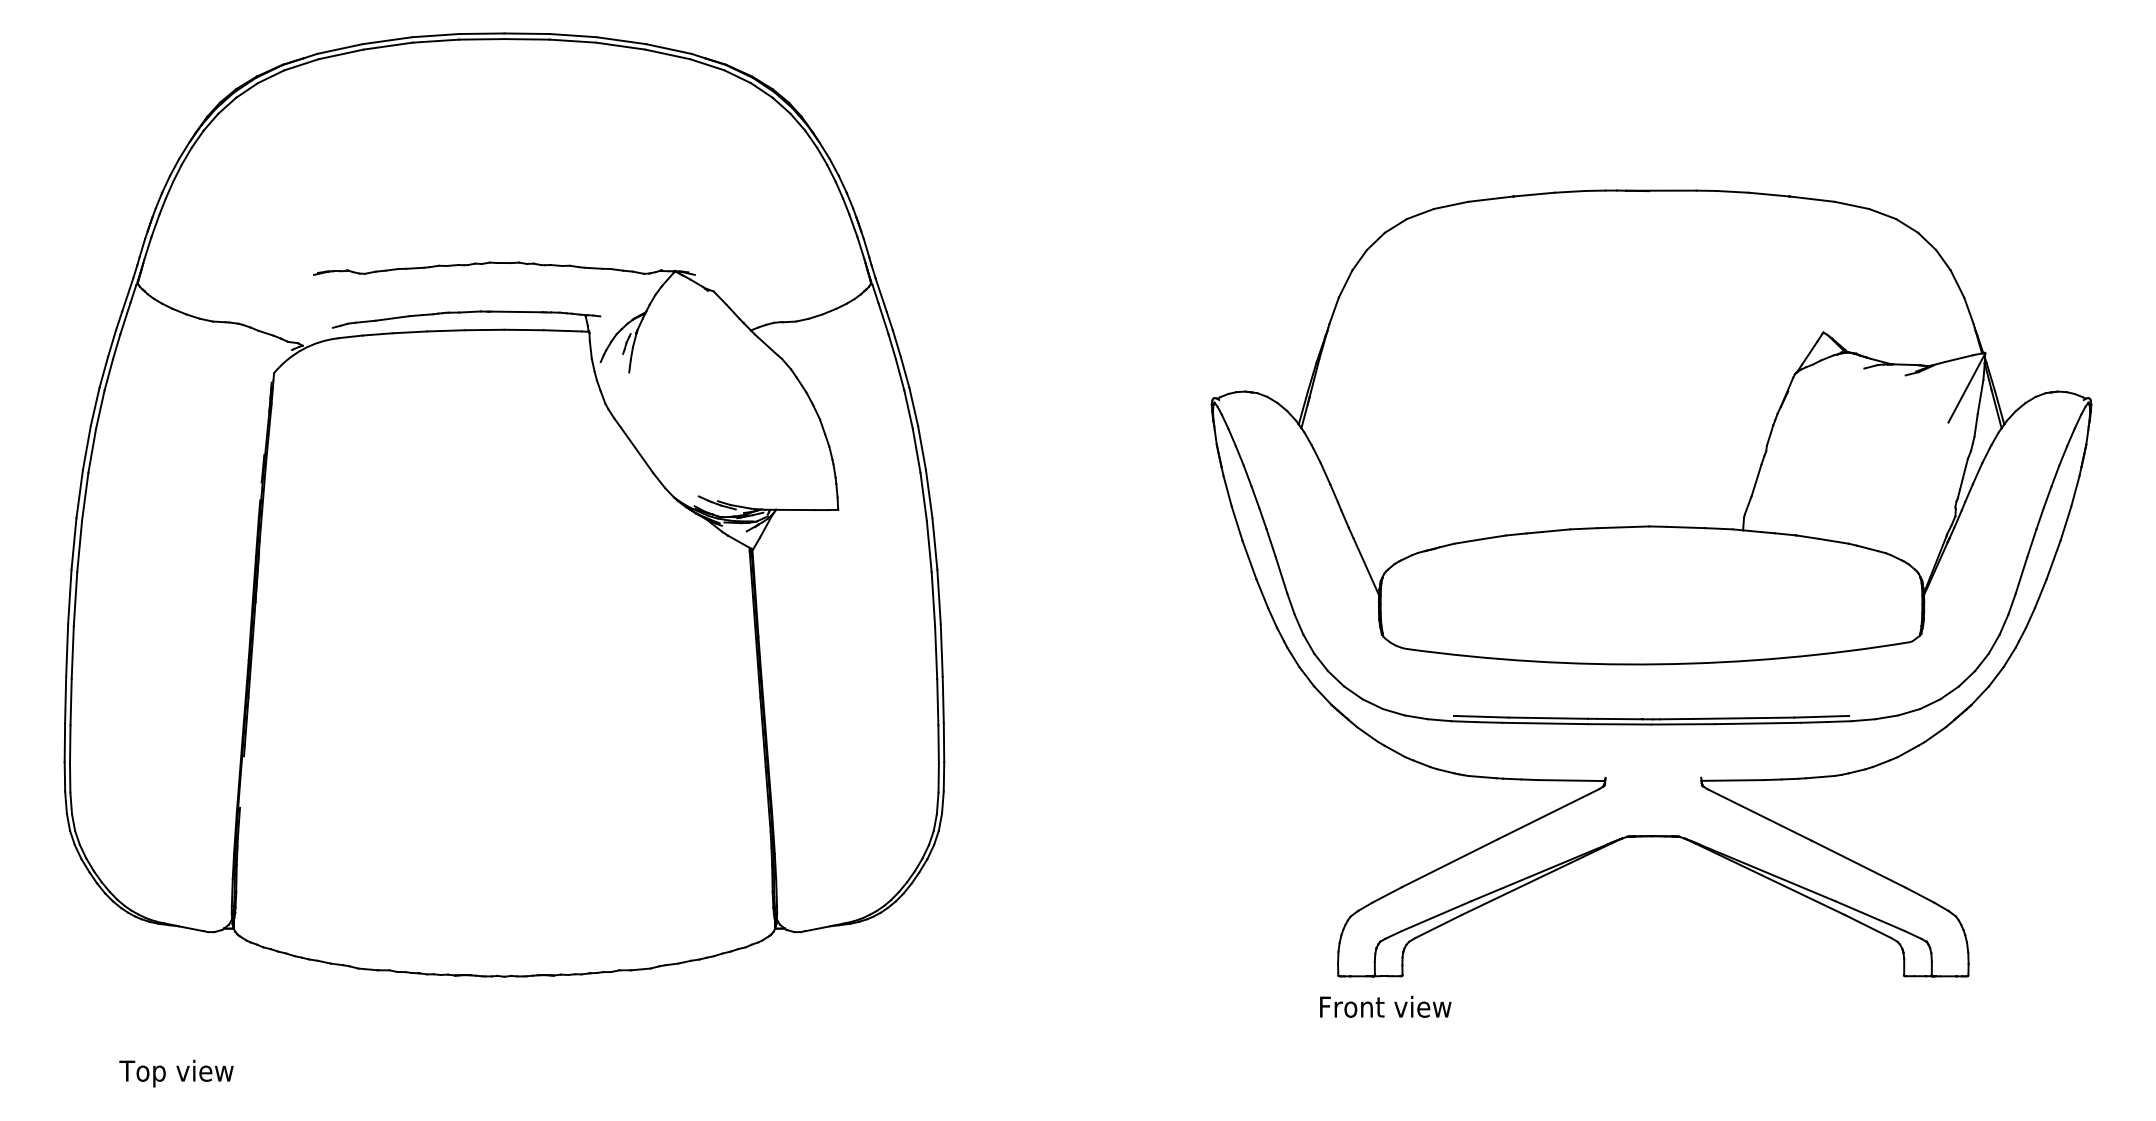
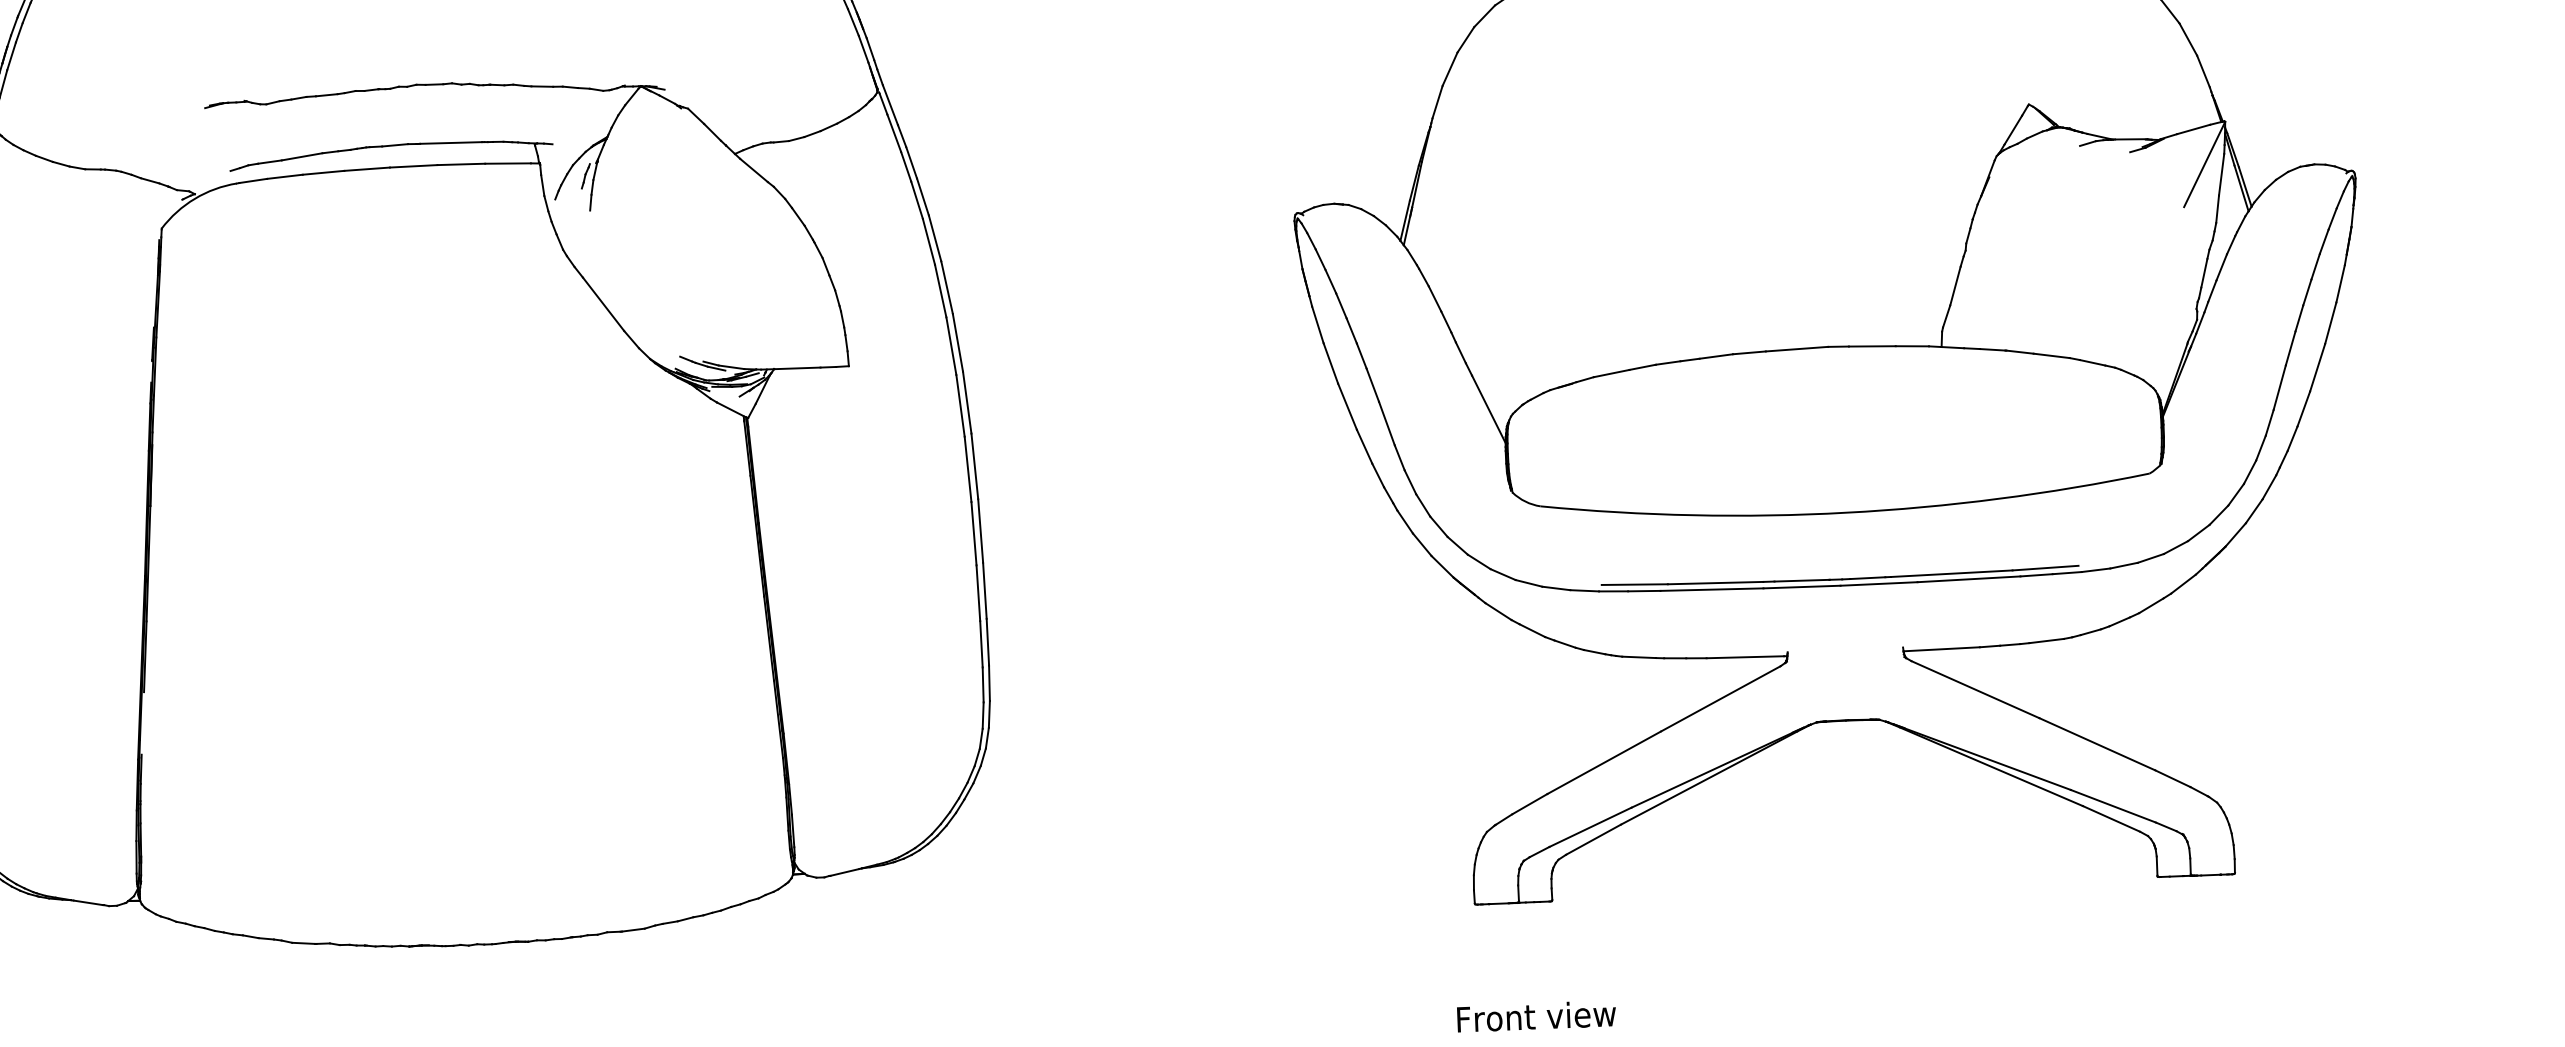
text: (1385, 1006) -> (1536, 1016), moved

